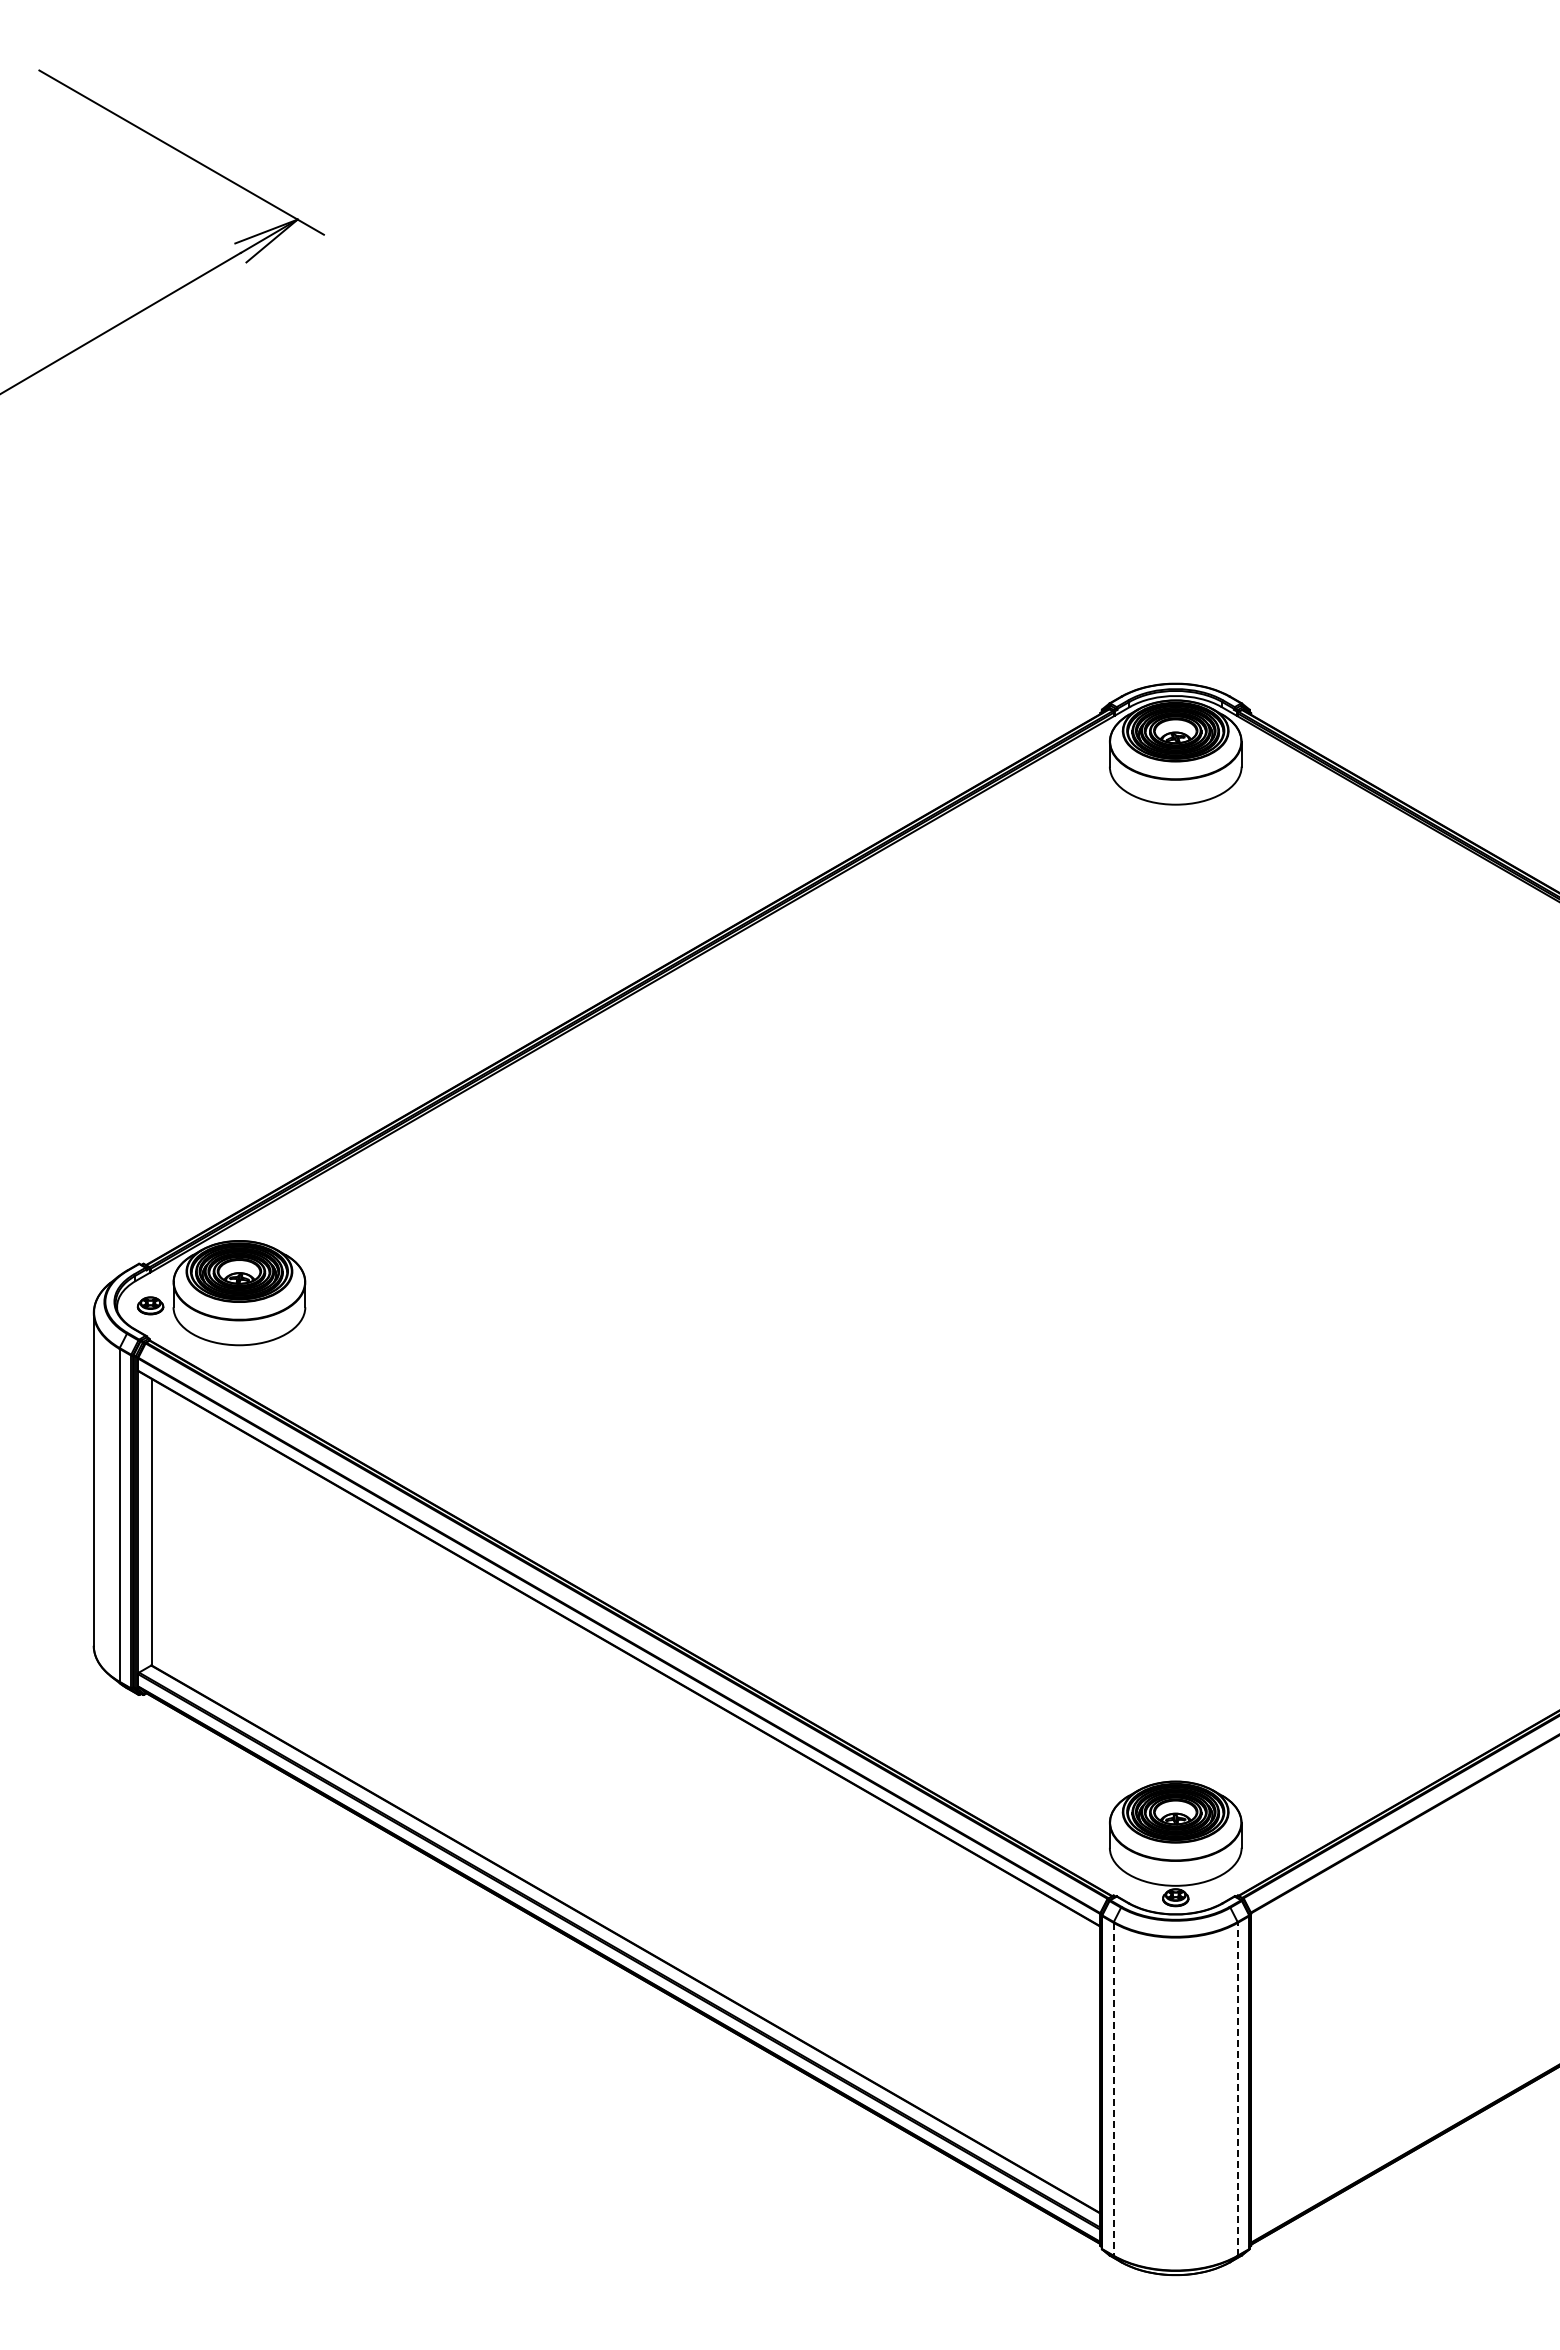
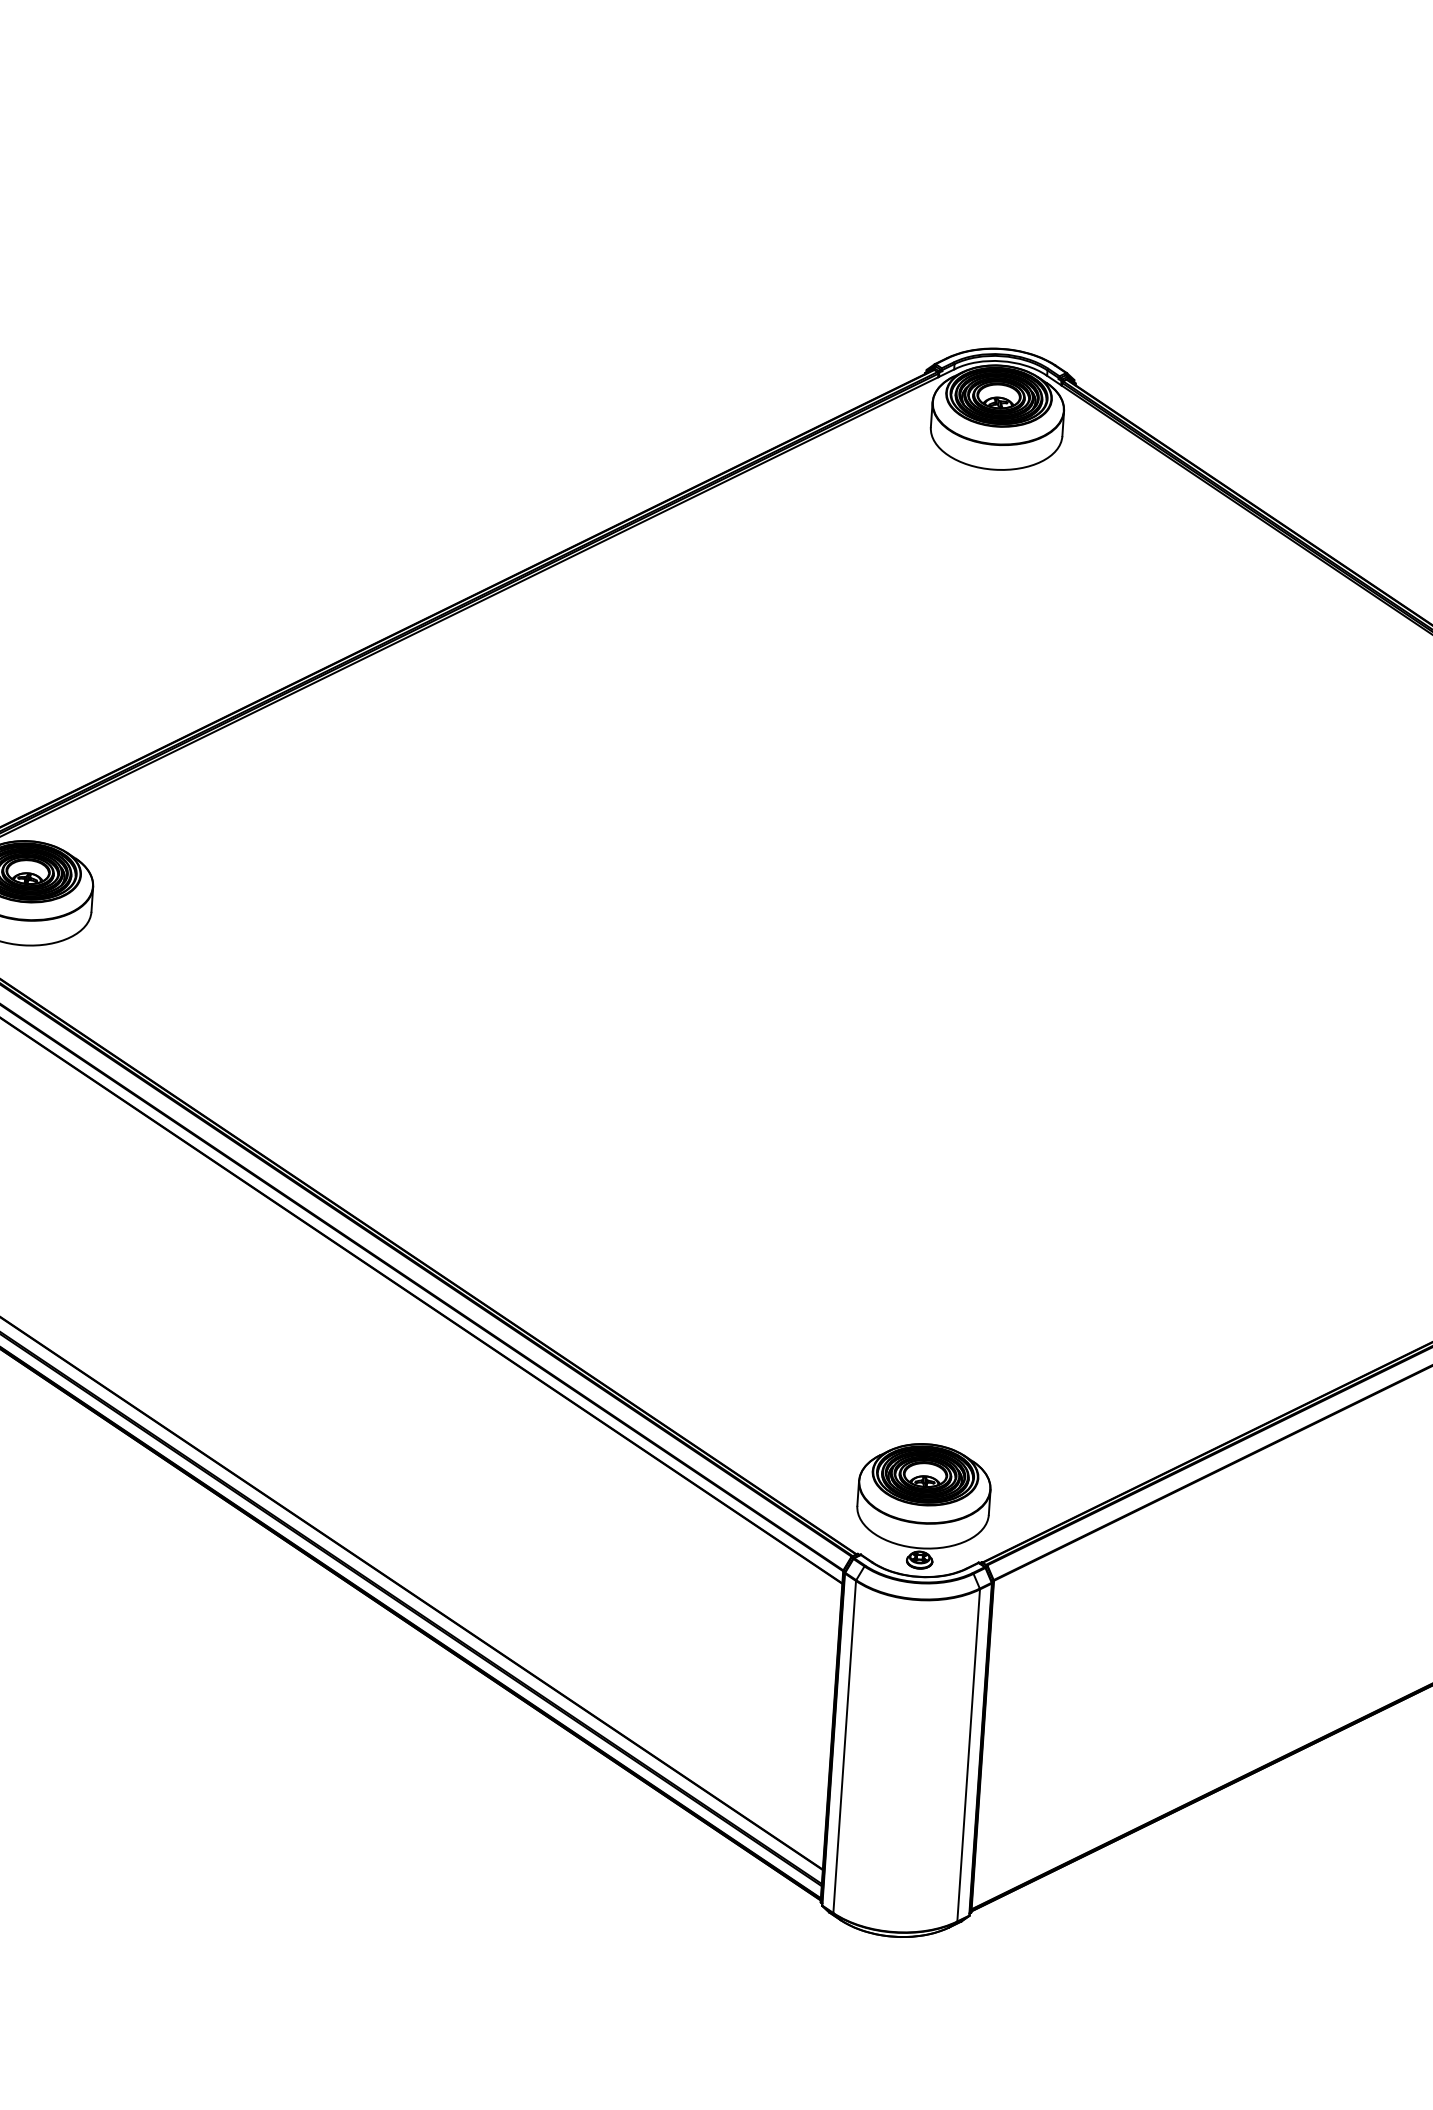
line: (1237, 2088) -> (968, 1754), dashed -> solid
line: (1113, 2089) -> (844, 1747), dashed -> solid

